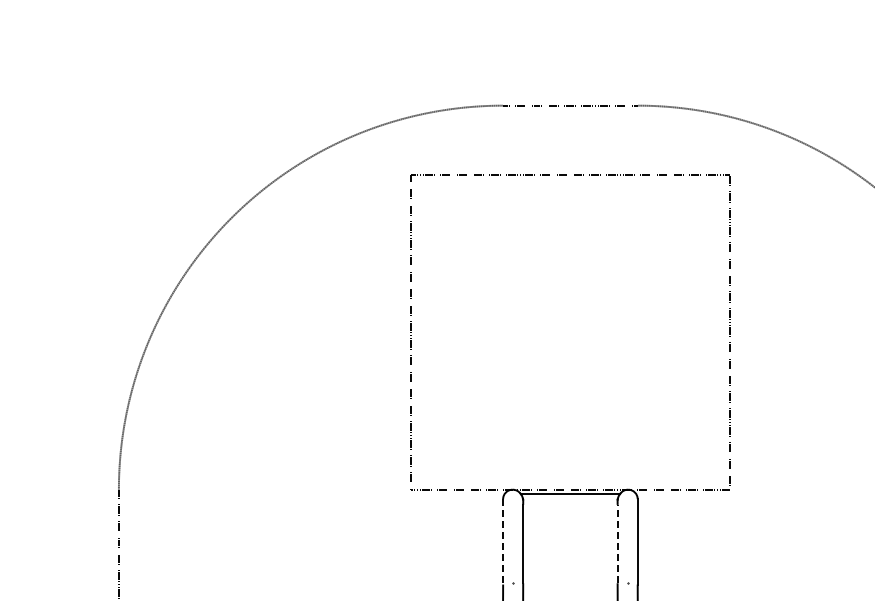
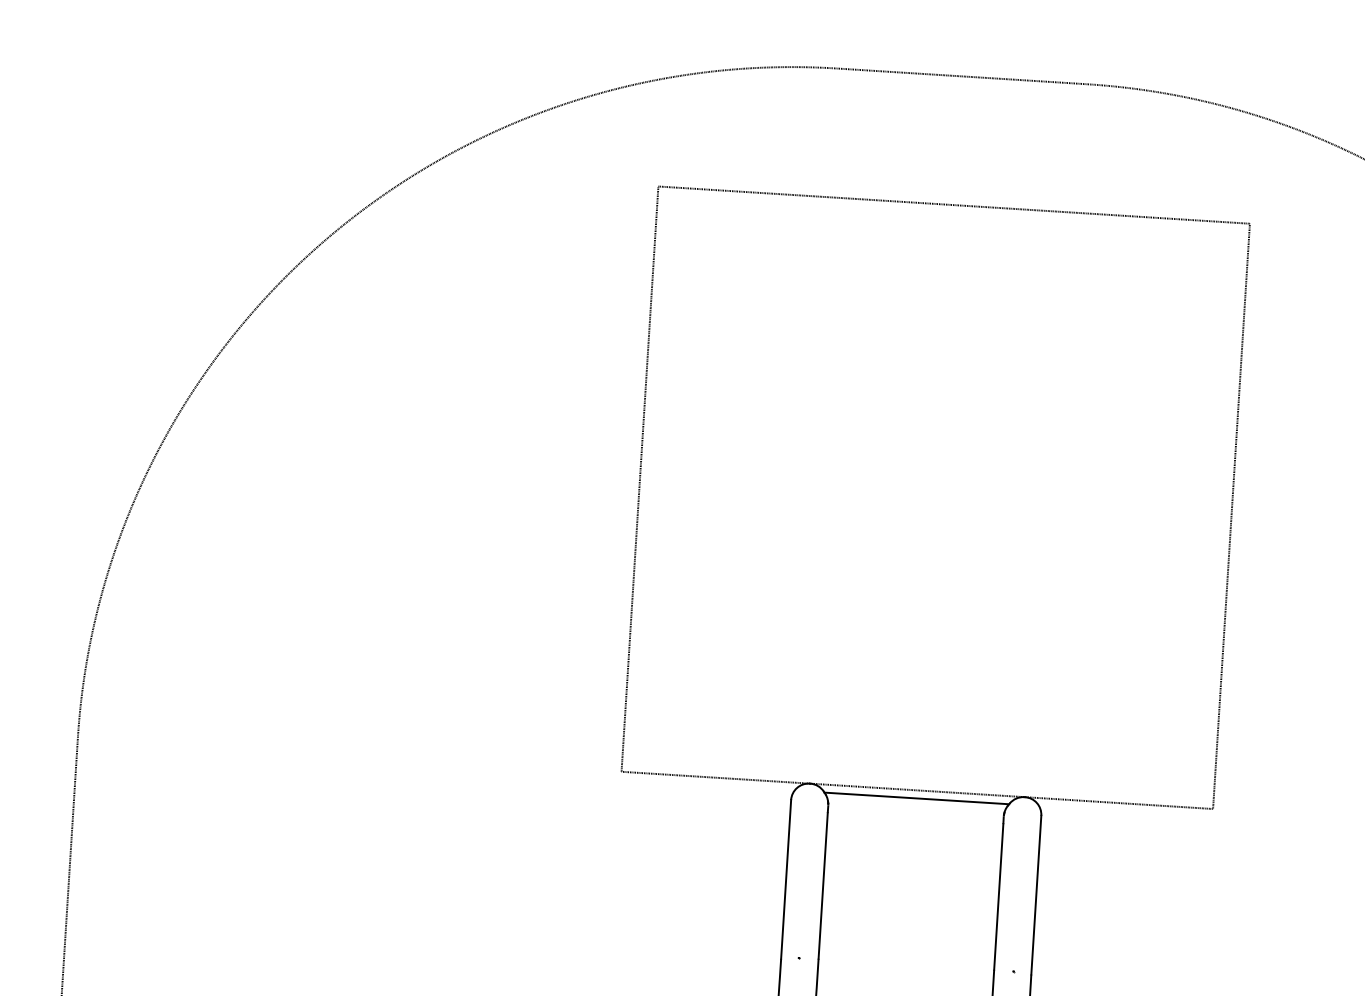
line: (503, 541) -> (786, 878), dashed -> solid
line: (617, 543) -> (998, 895), dashed -> solid

